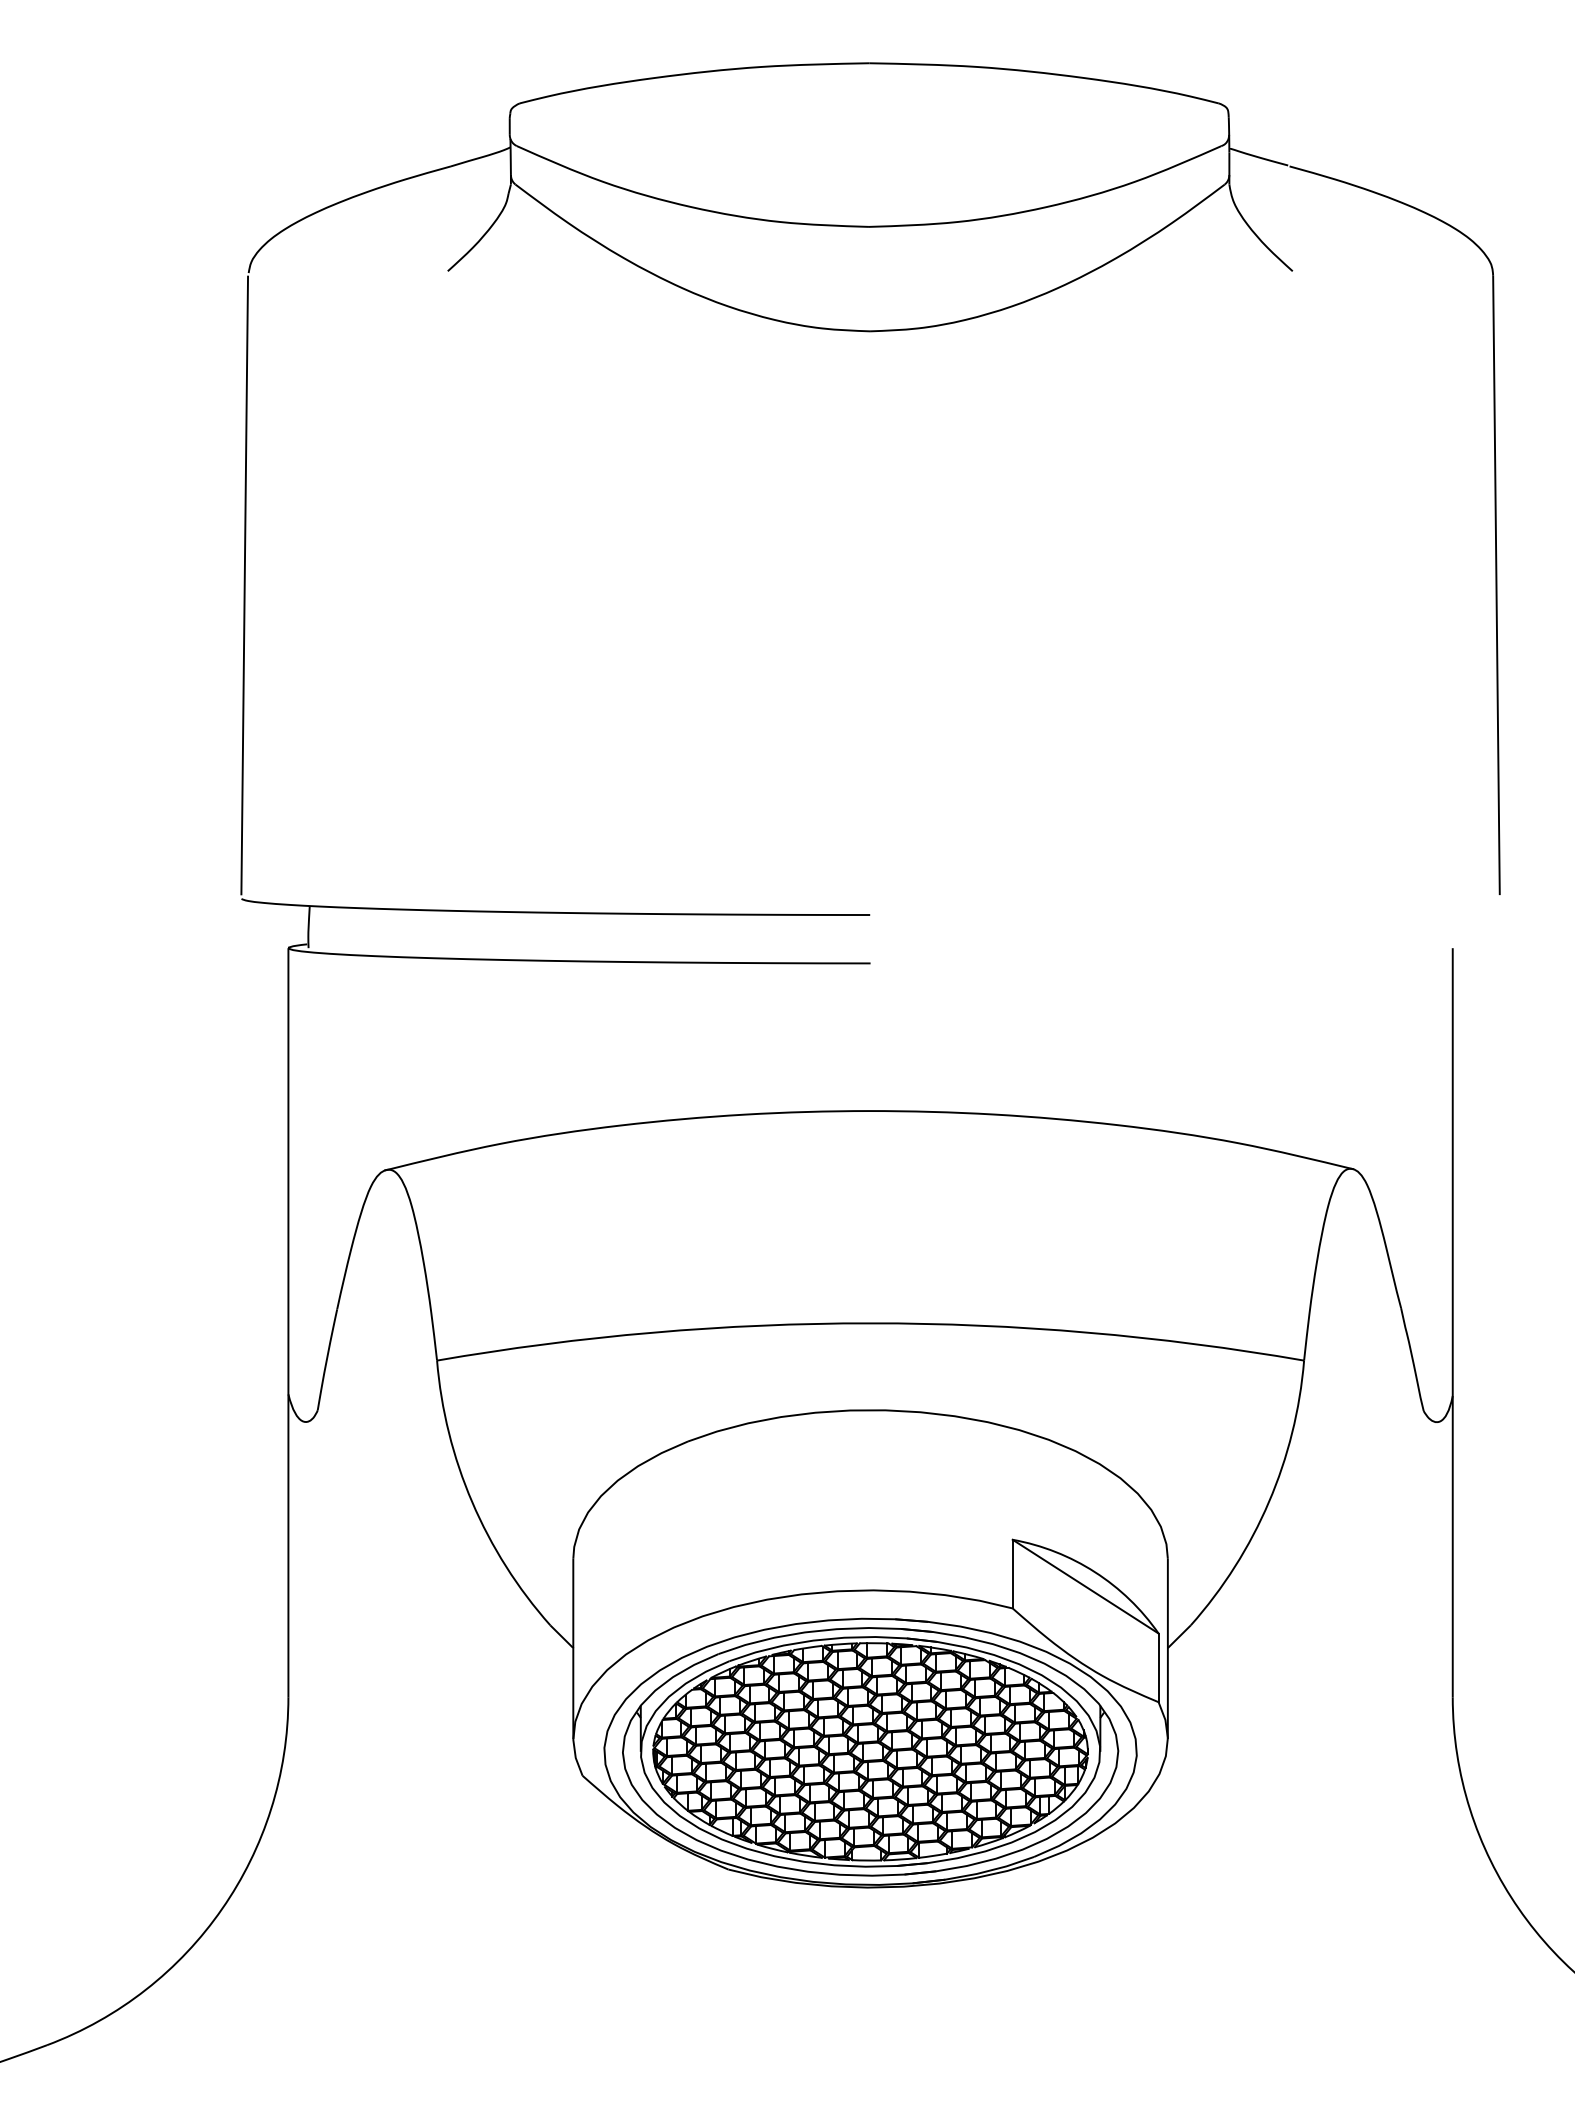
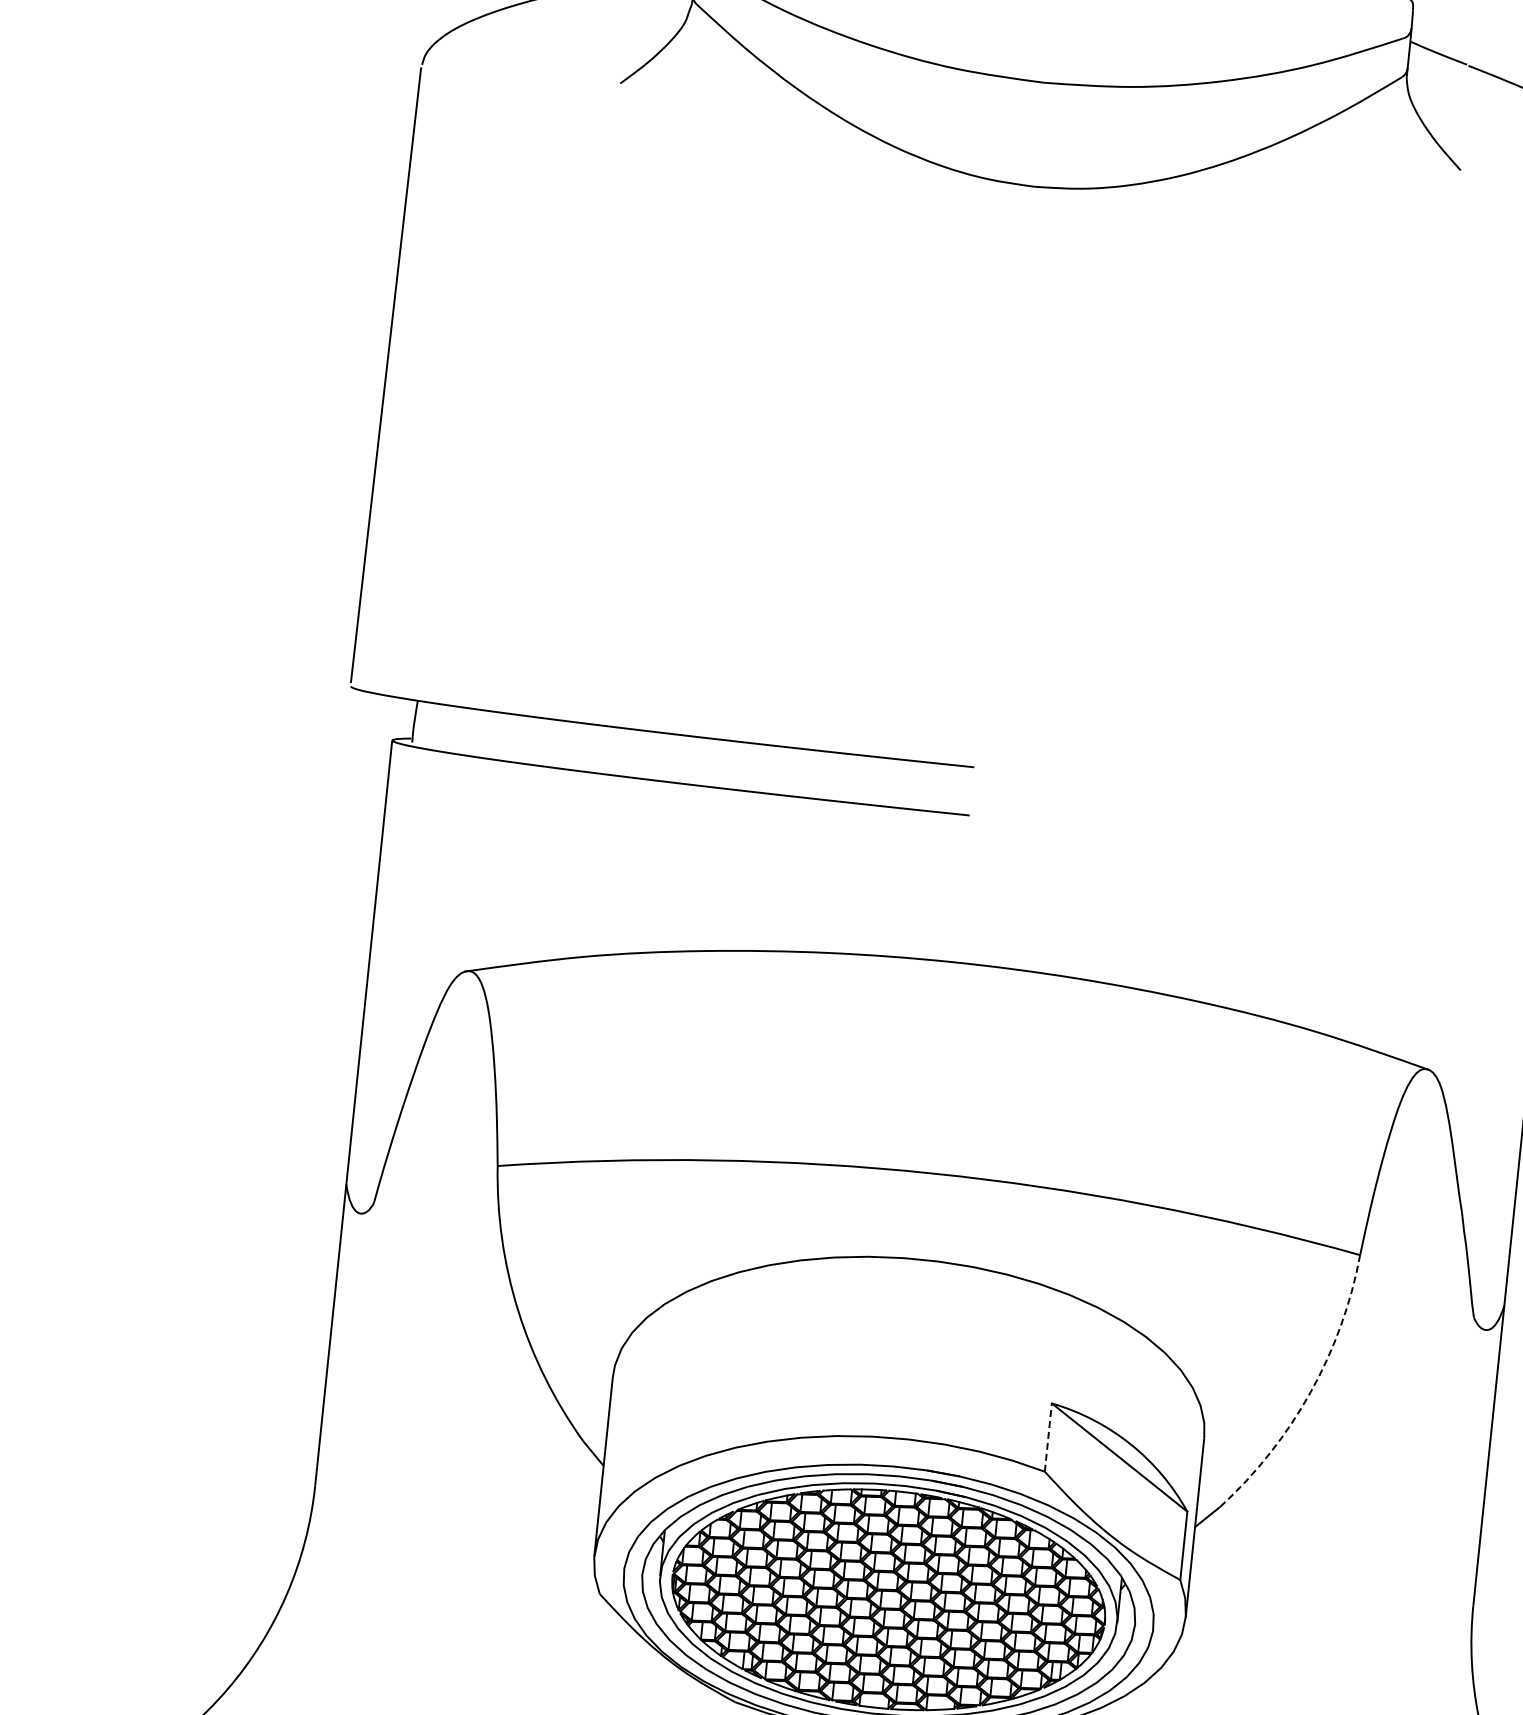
arc: (1268, 1502) -> (1310, 1392), solid -> dashed
line: (1012, 1573) -> (1048, 1436), solid -> dashed

